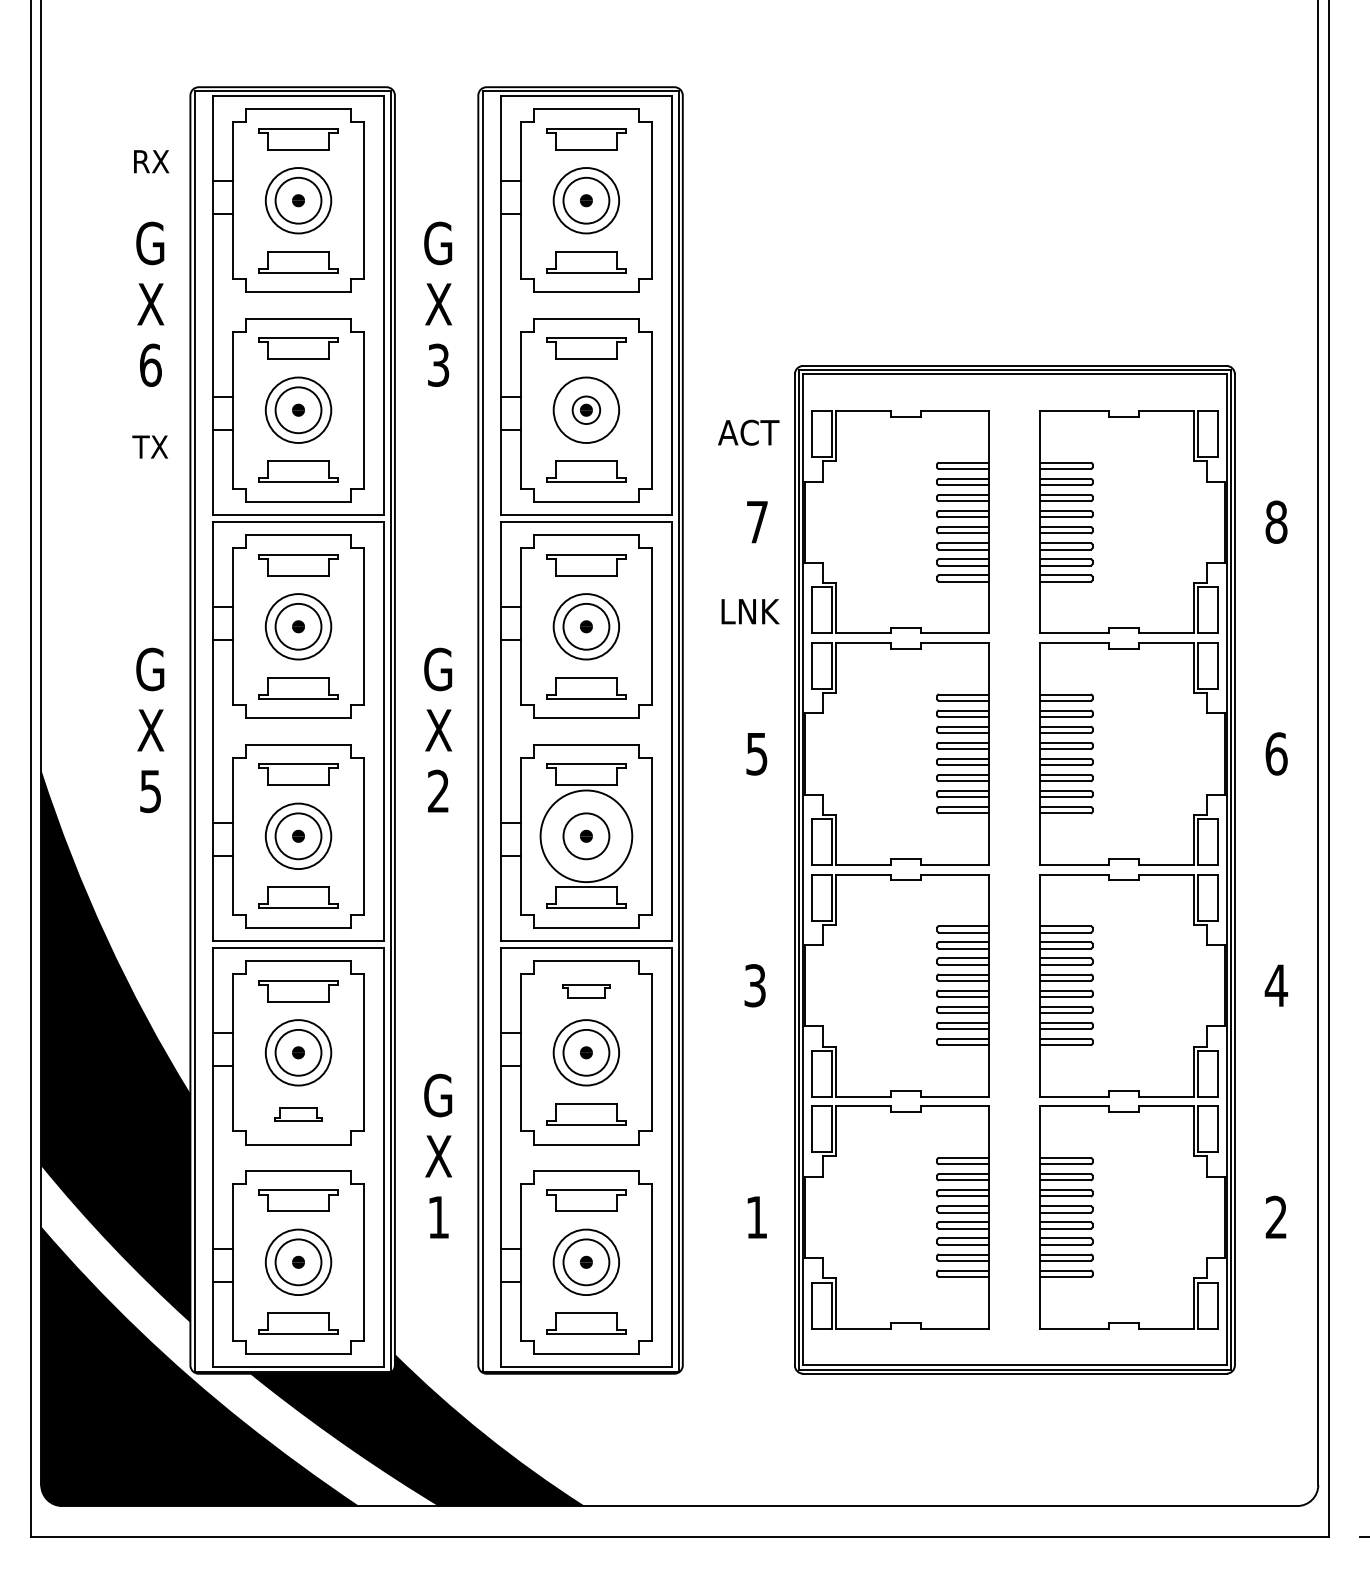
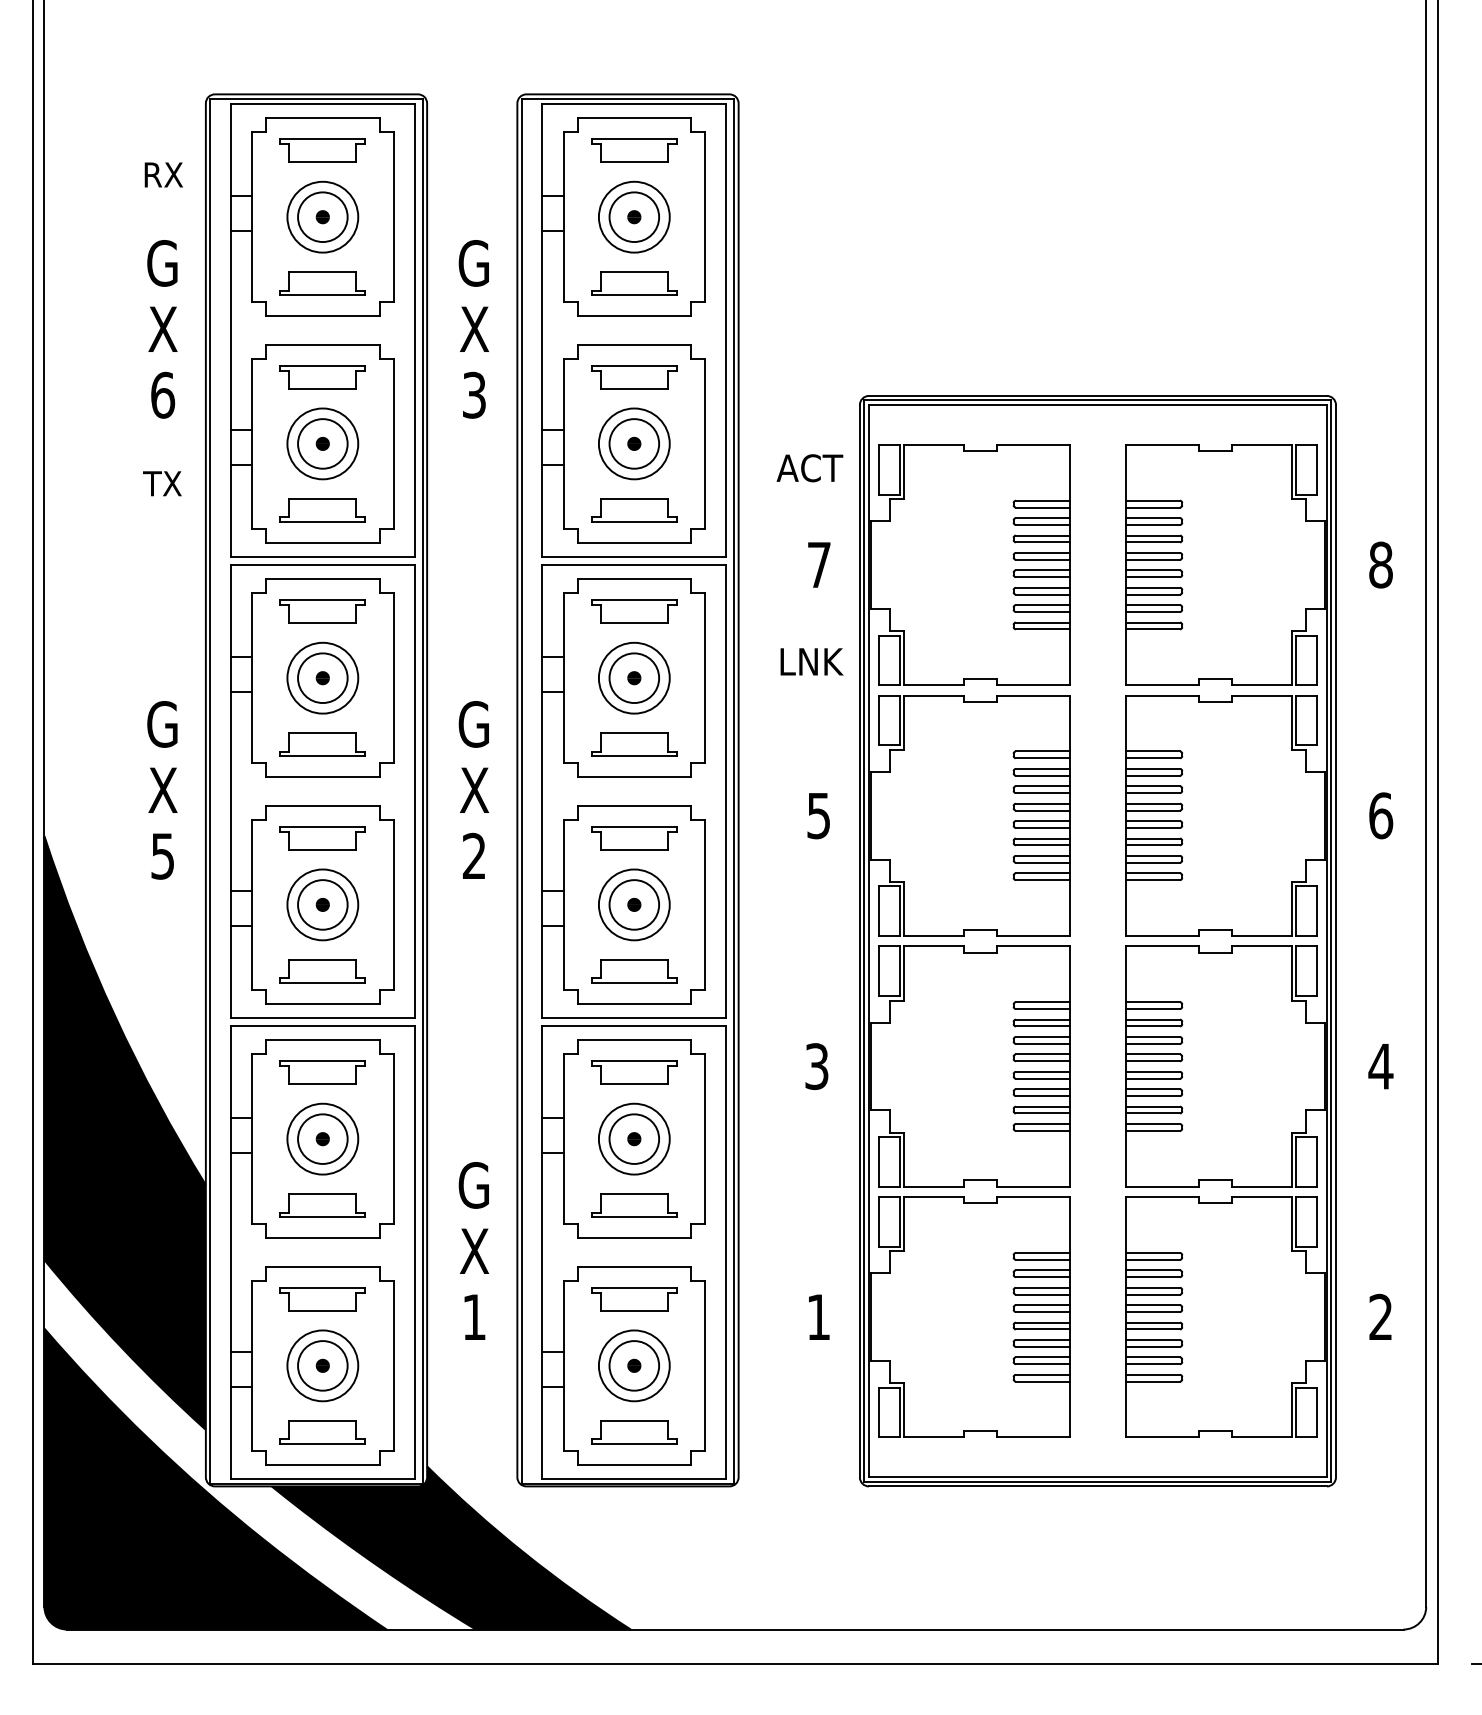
circle: (586, 410) -> (634, 444), size x1.67
circle: (586, 836) -> (634, 905), size x0.71
part: (586, 991) -> (634, 1072), size x1.67
part: (298, 1114) -> (322, 1205), size x1.67

